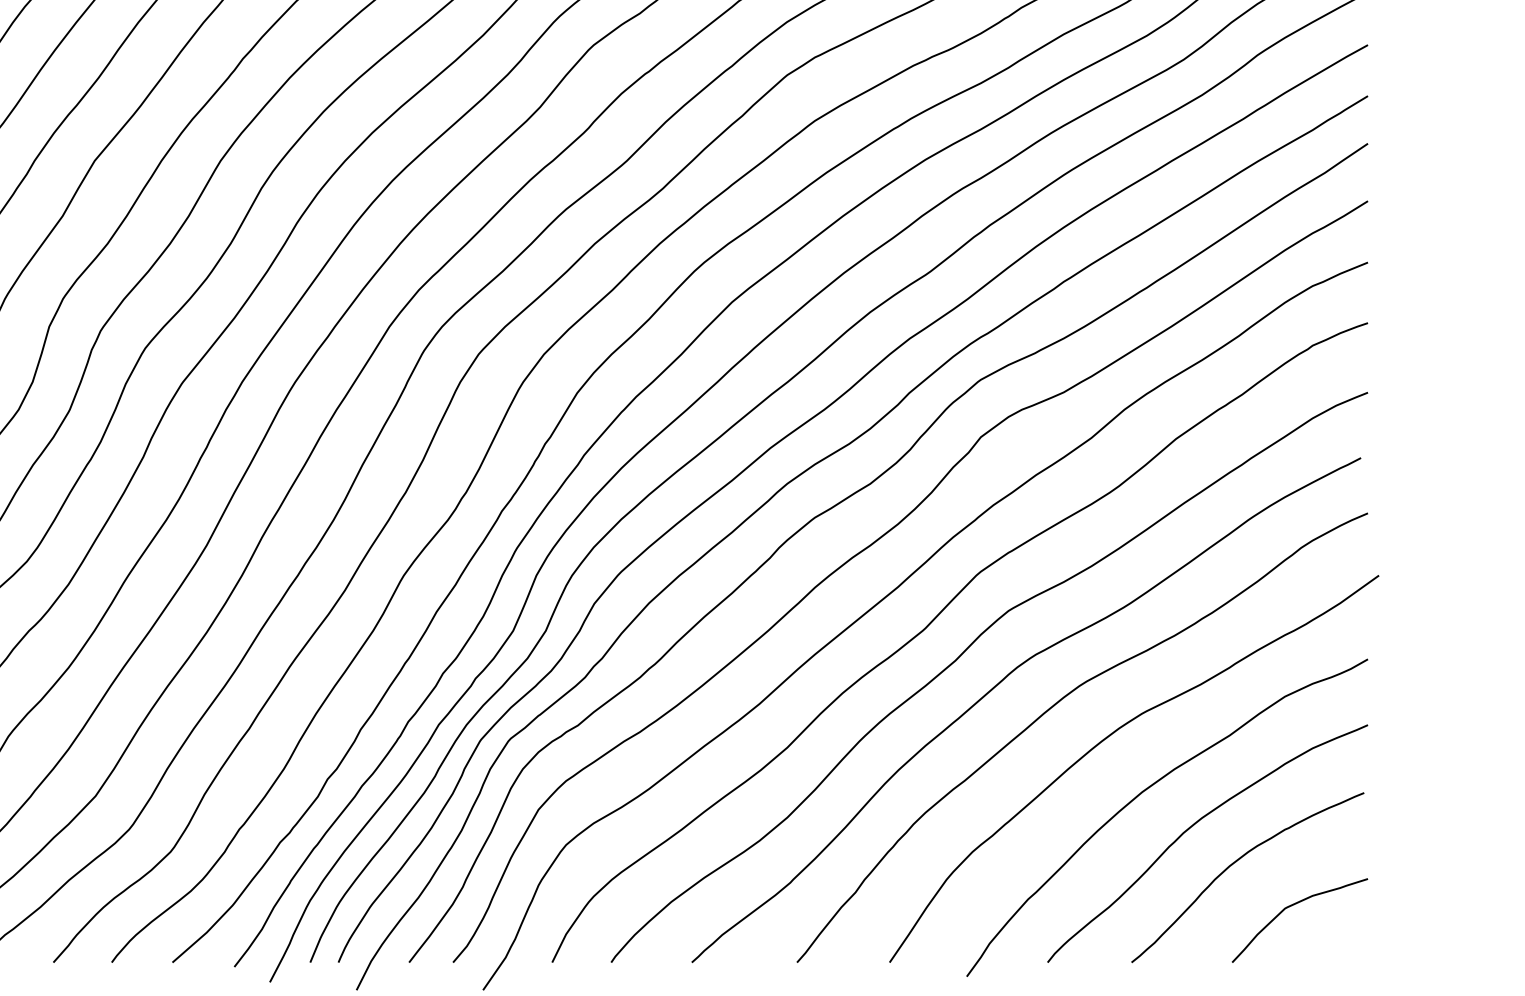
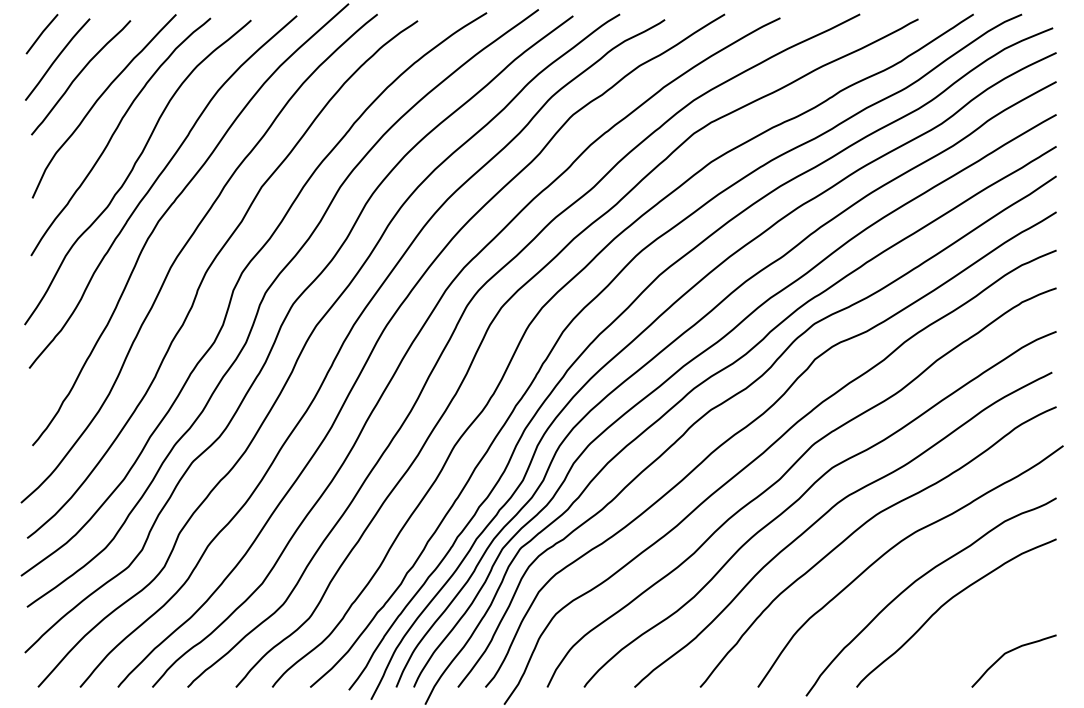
curve: (1236, 863) -> (974, 625), removed

